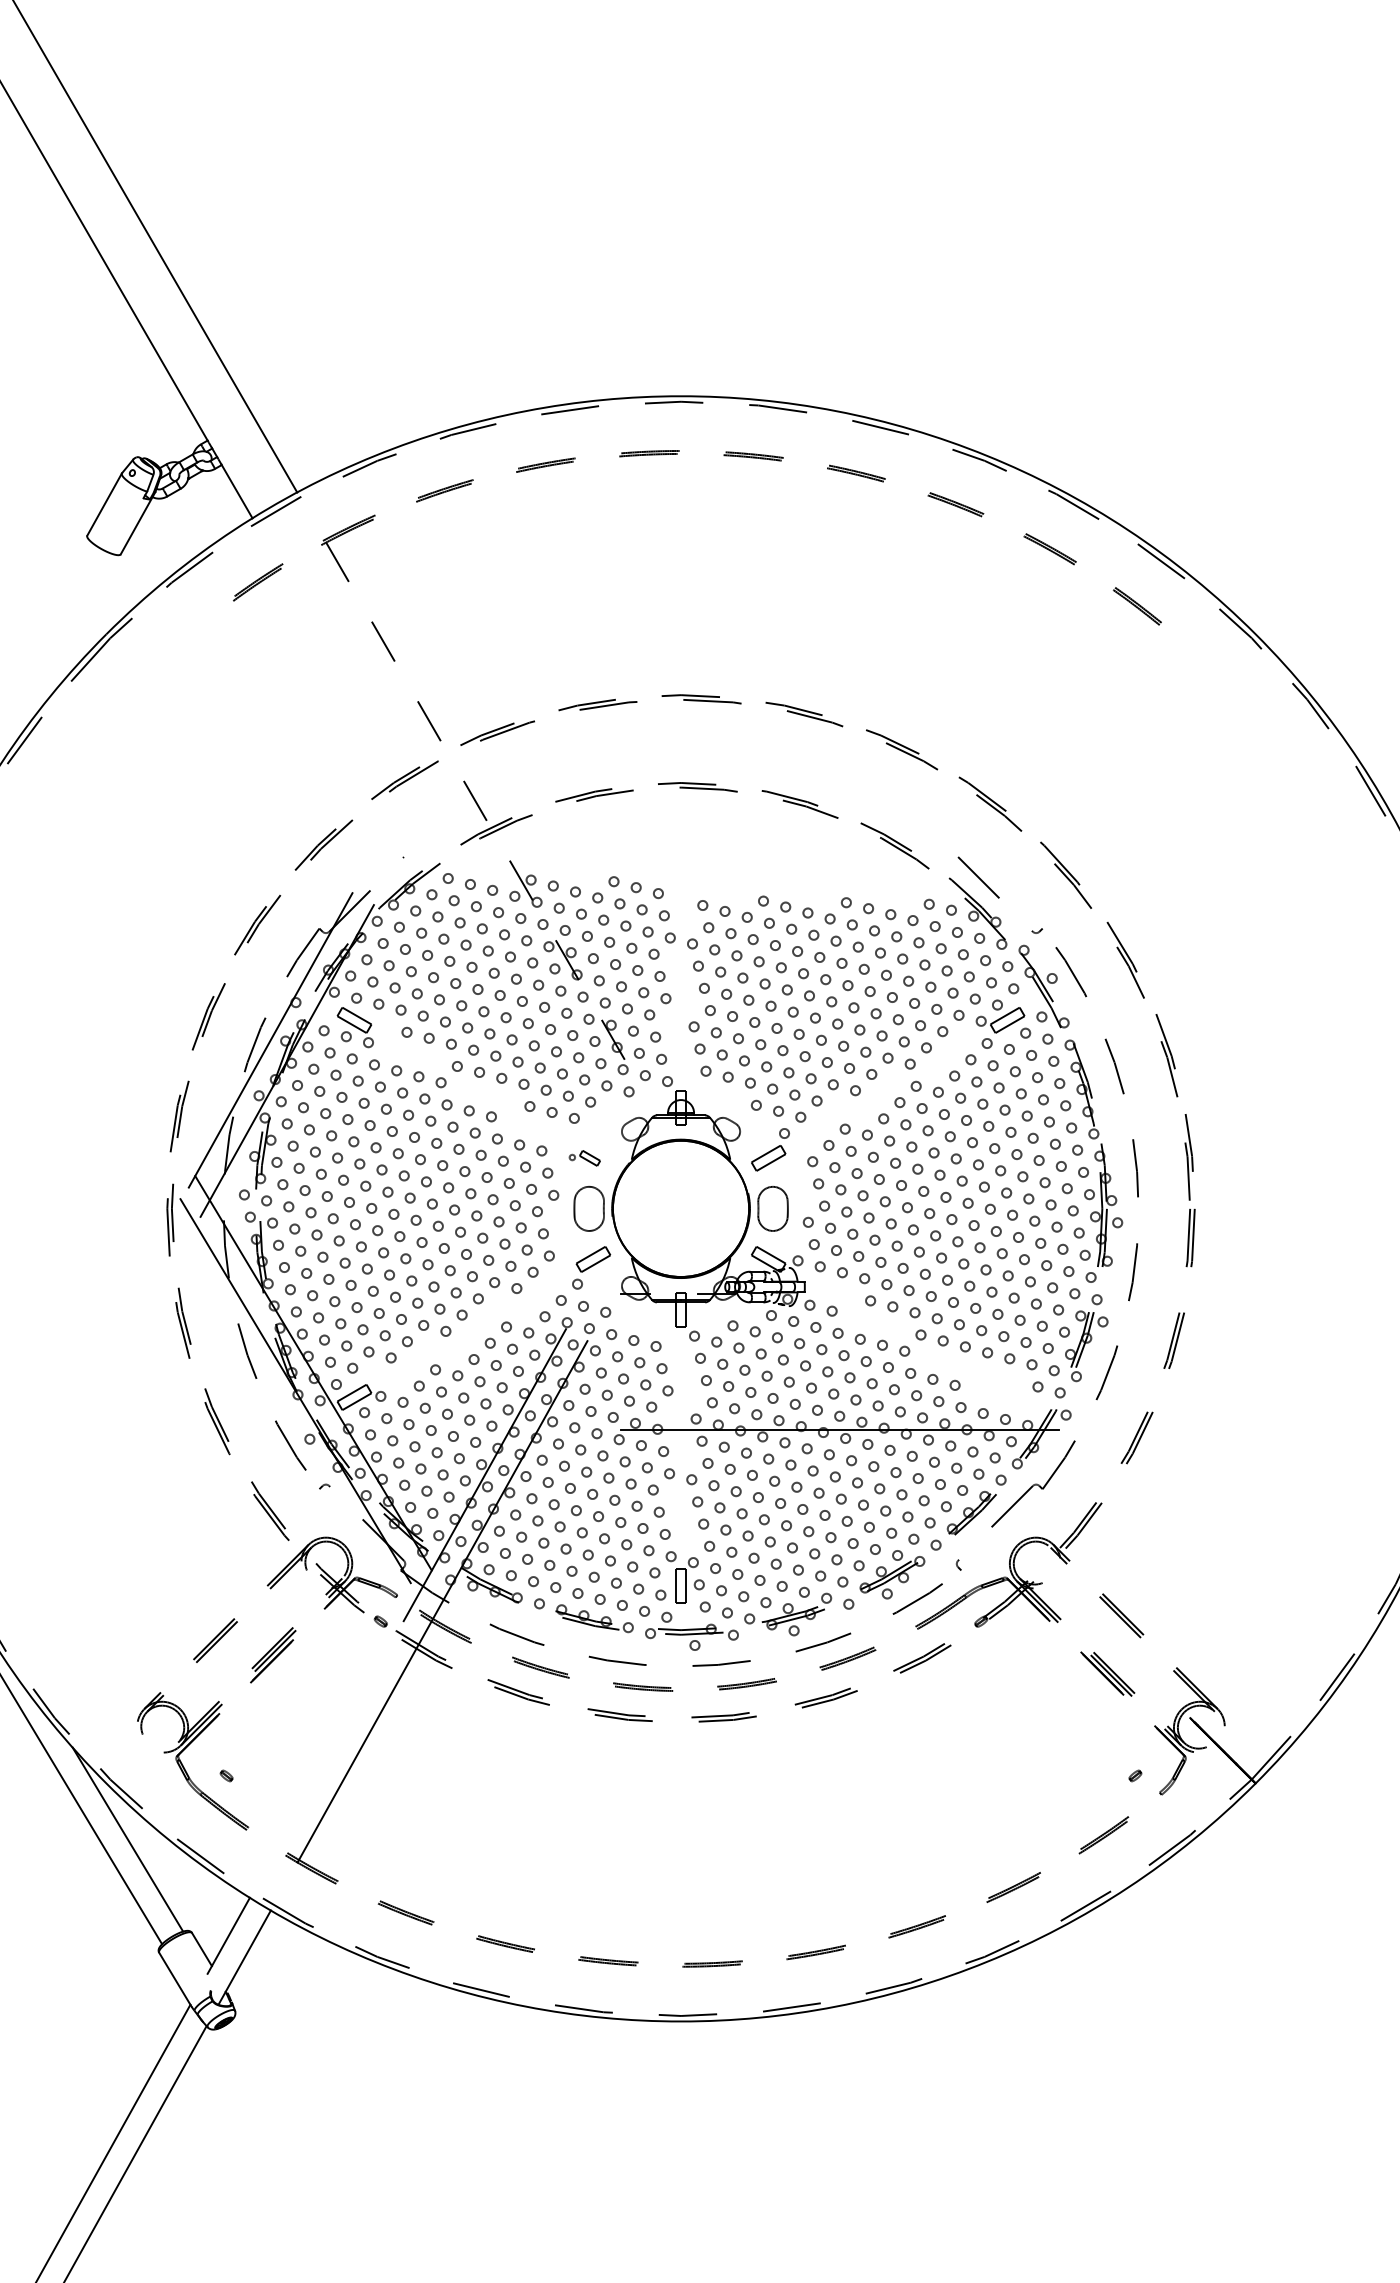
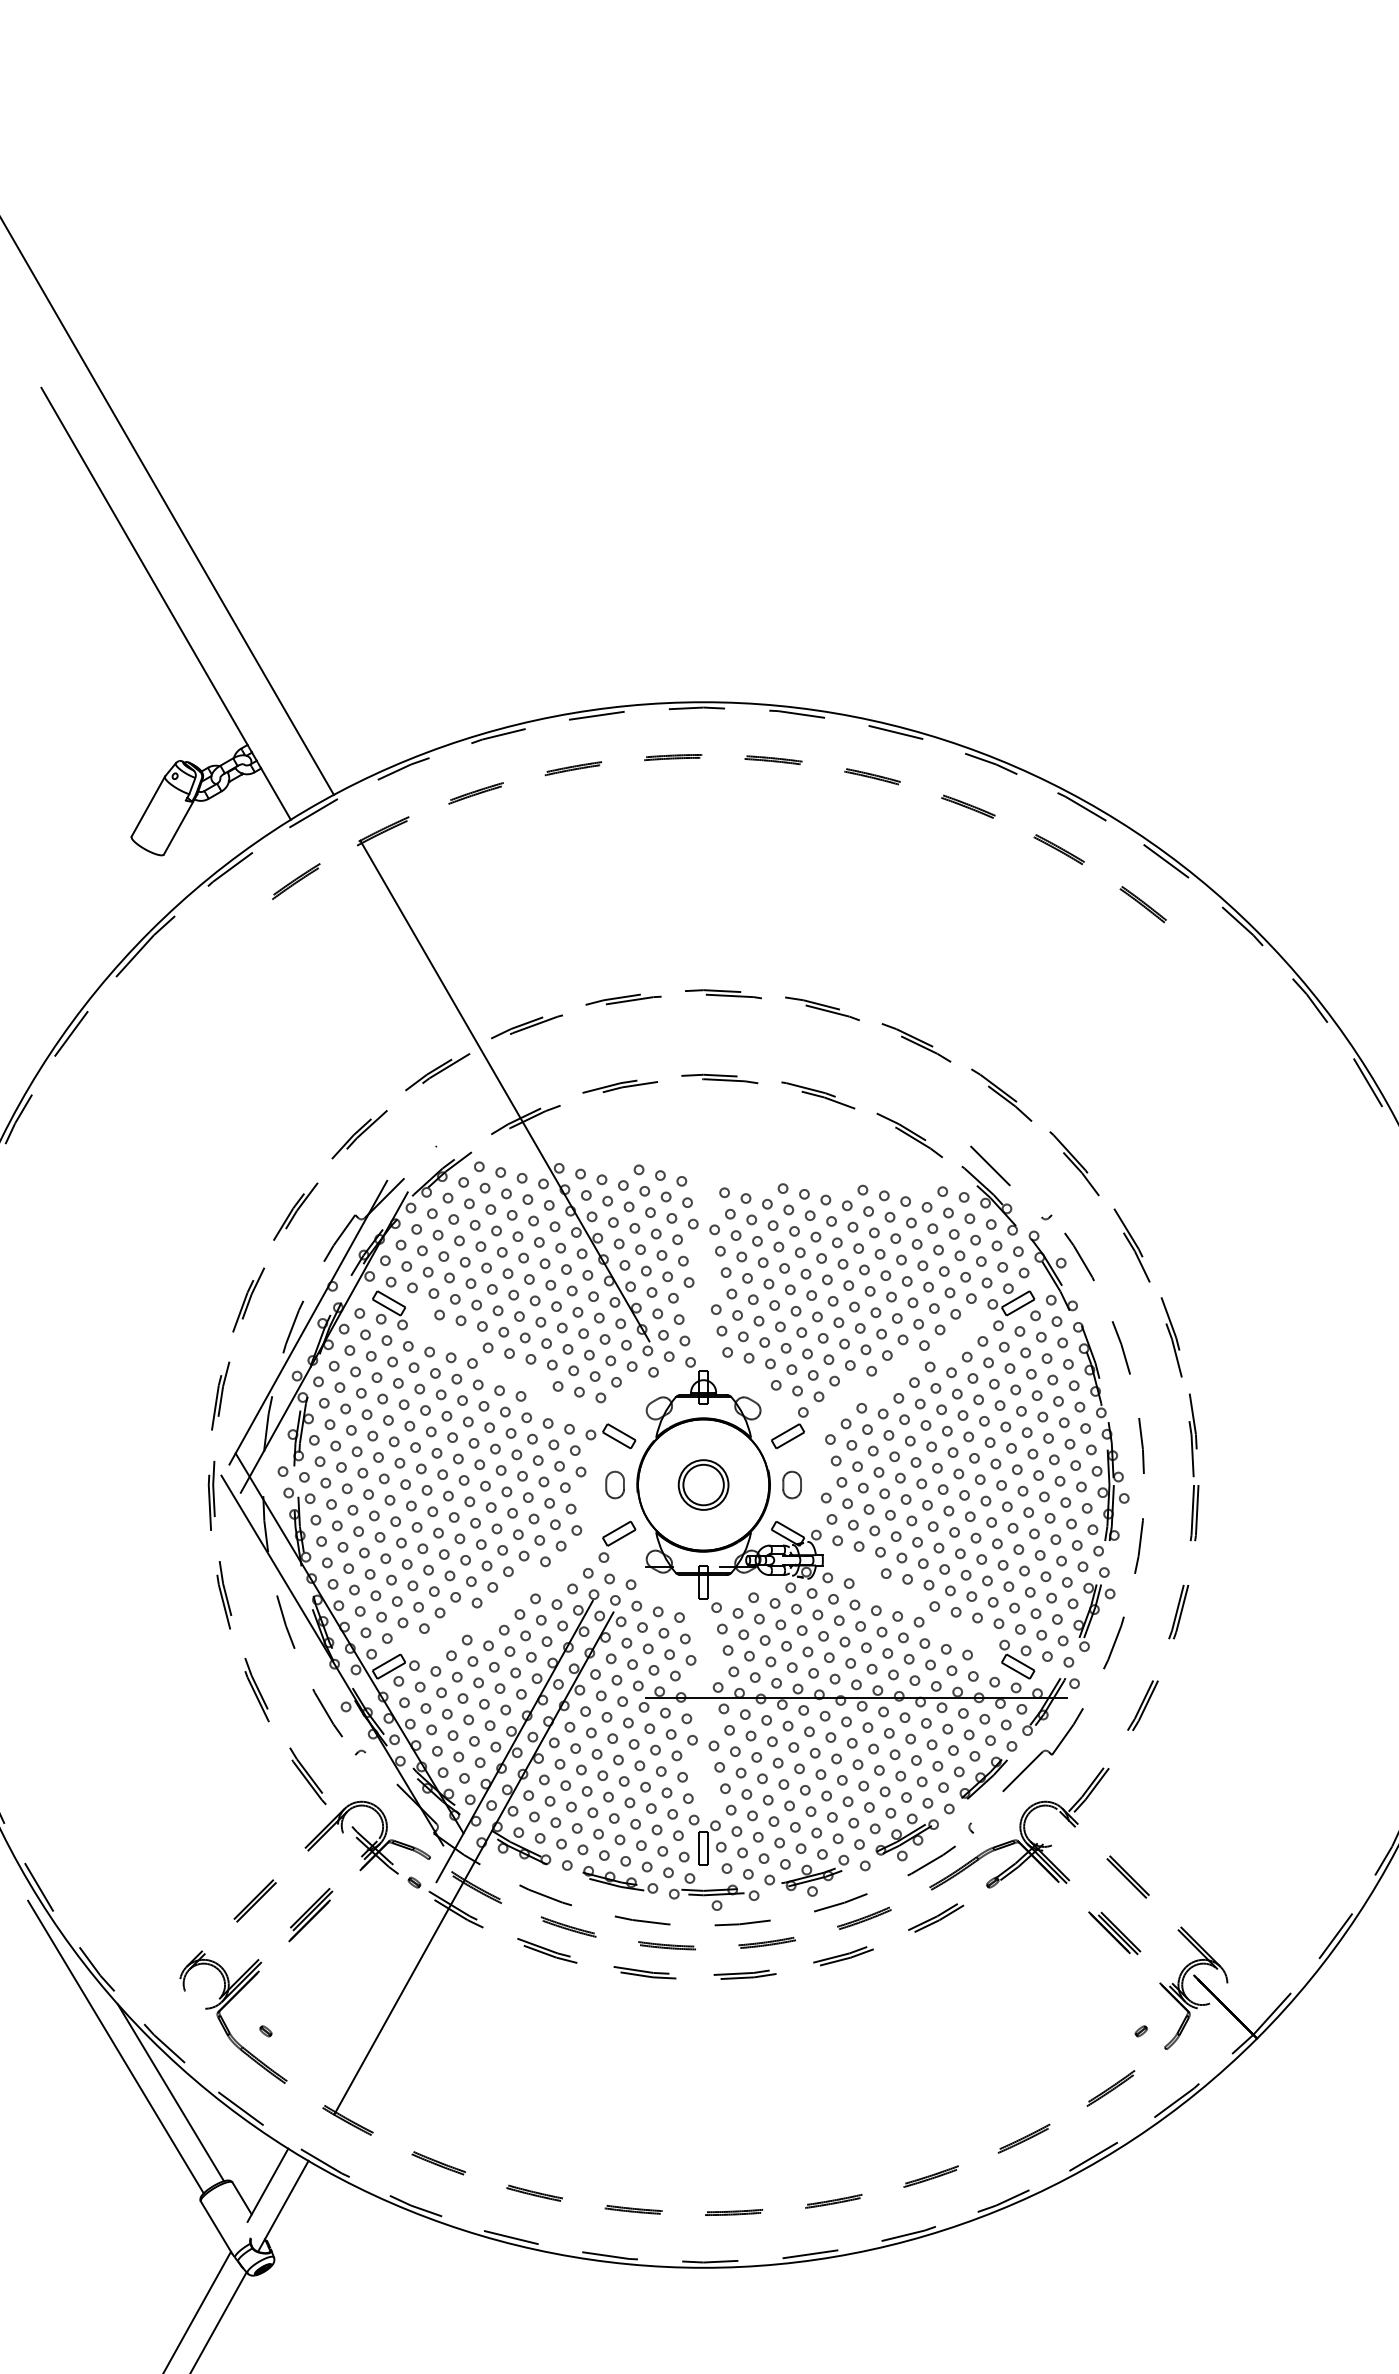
line: (474, 799) -> (504, 1090), dashed -> solid
part: (584, 1158) -> (610, 1436), size x1.67
part: (588, 1208) -> (614, 1484), size x0.62
part: (680, 1208) -> (703, 1484), added
part: (772, 1208) -> (791, 1484), size x0.62
part: (1006, 1389) -> (1017, 1659), added

